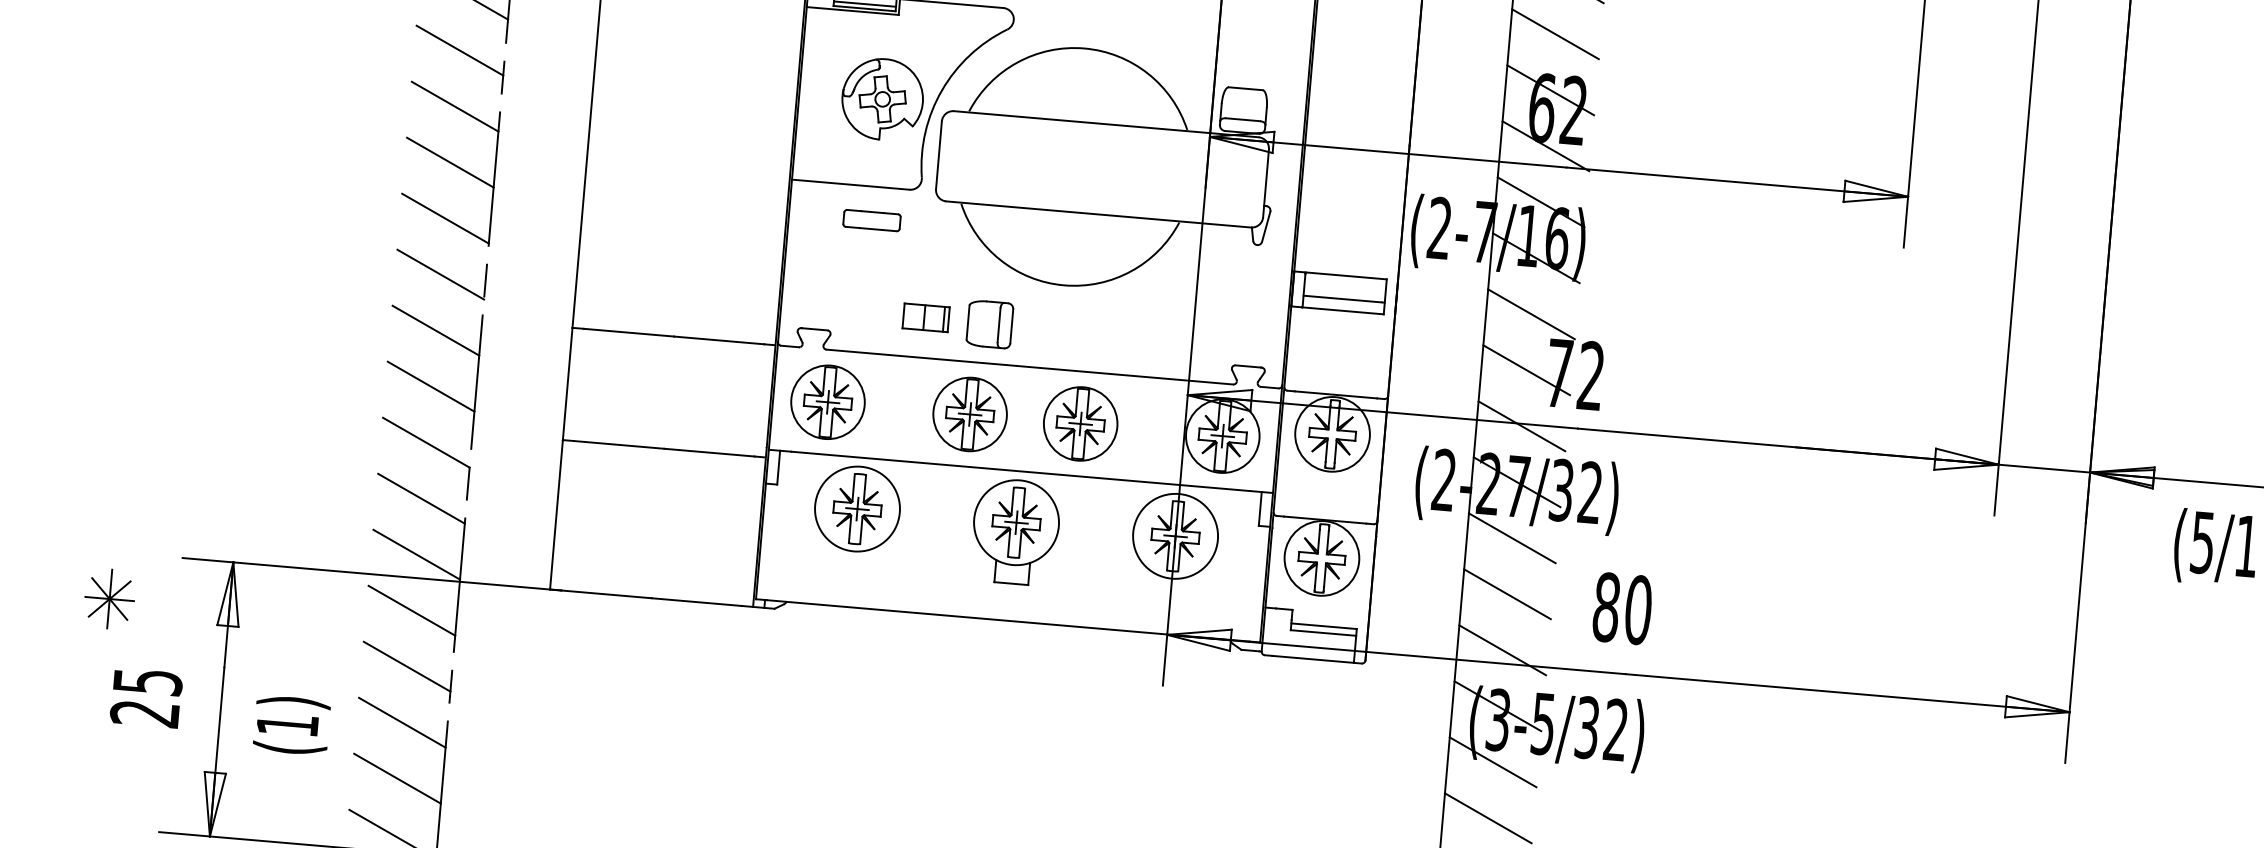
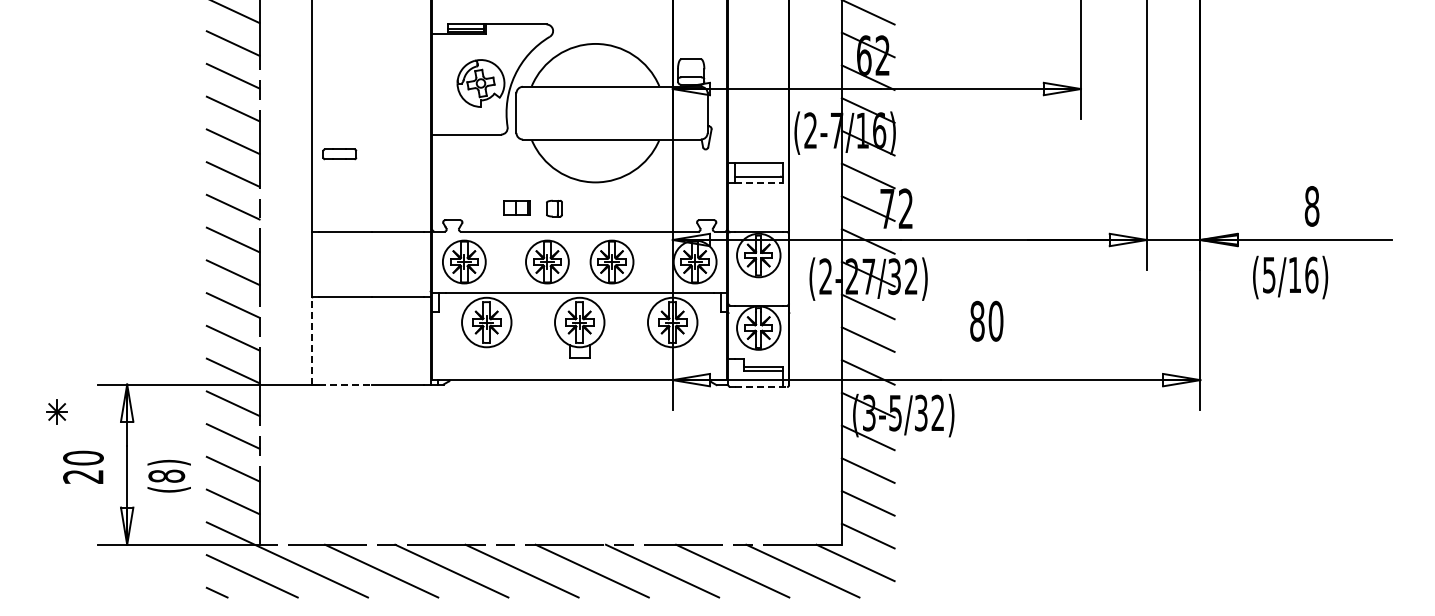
part: (871, 220) -> (339, 154), moved
line: (1342, 311) -> (758, 183), solid -> dashed
part: (990, 323) -> (554, 208), size x0.6
line: (556, 514) -> (312, 340), solid -> dashed
line: (606, 594) -> (345, 384), solid -> dashed
part: (108, 598) -> (56, 411), size x0.7
text: (1622, 607) -> (986, 320), moved
line: (1317, 660) -> (761, 387), solid -> dashed
text: (147, 680) -> (83, 457), 25 -> 20
text: (287, 723) -> (166, 475), (1) -> (8)

